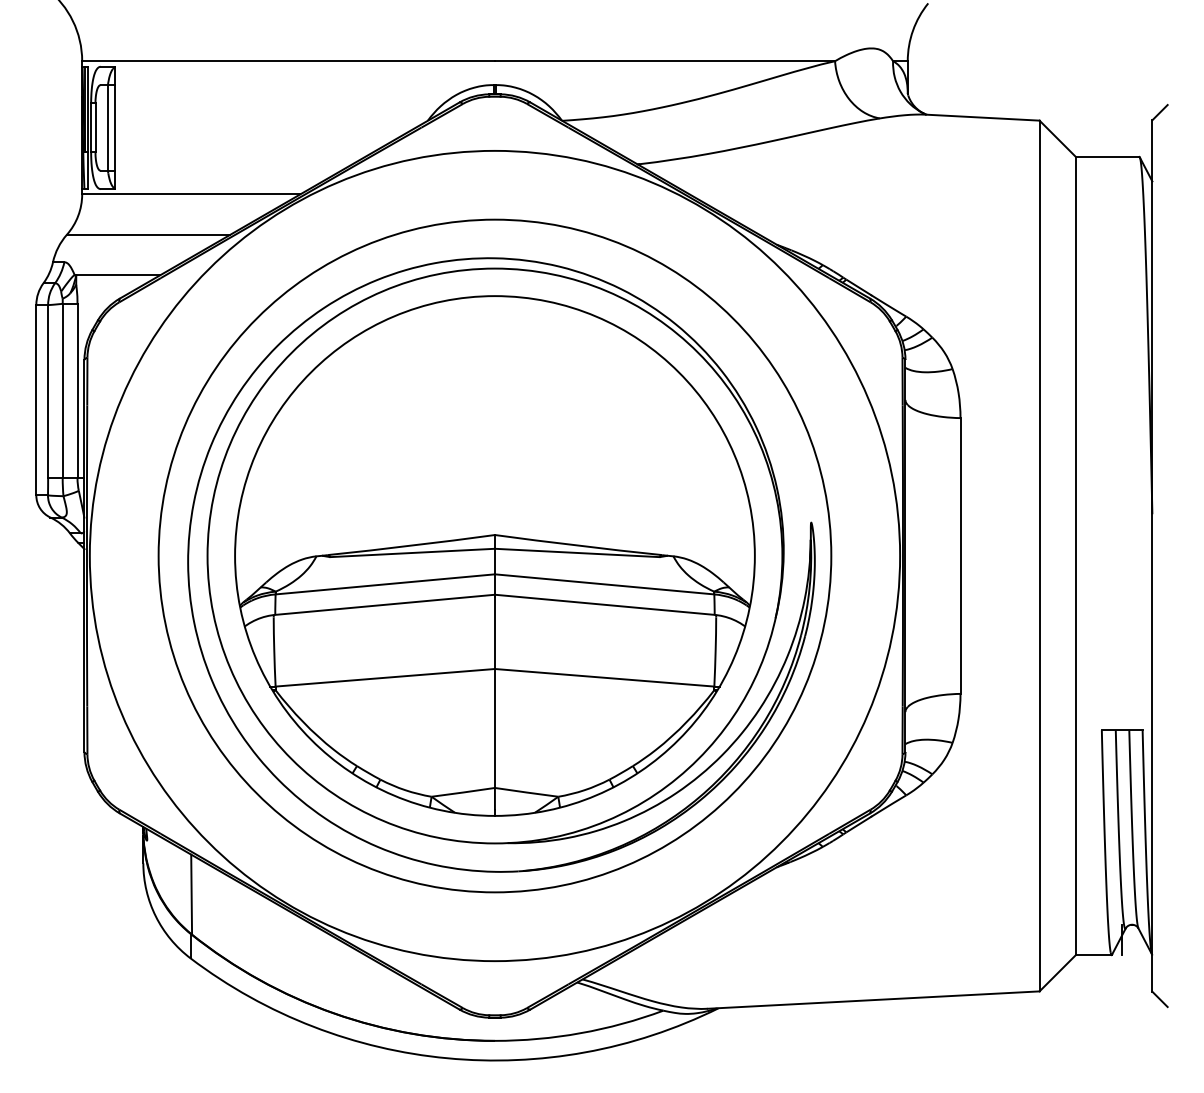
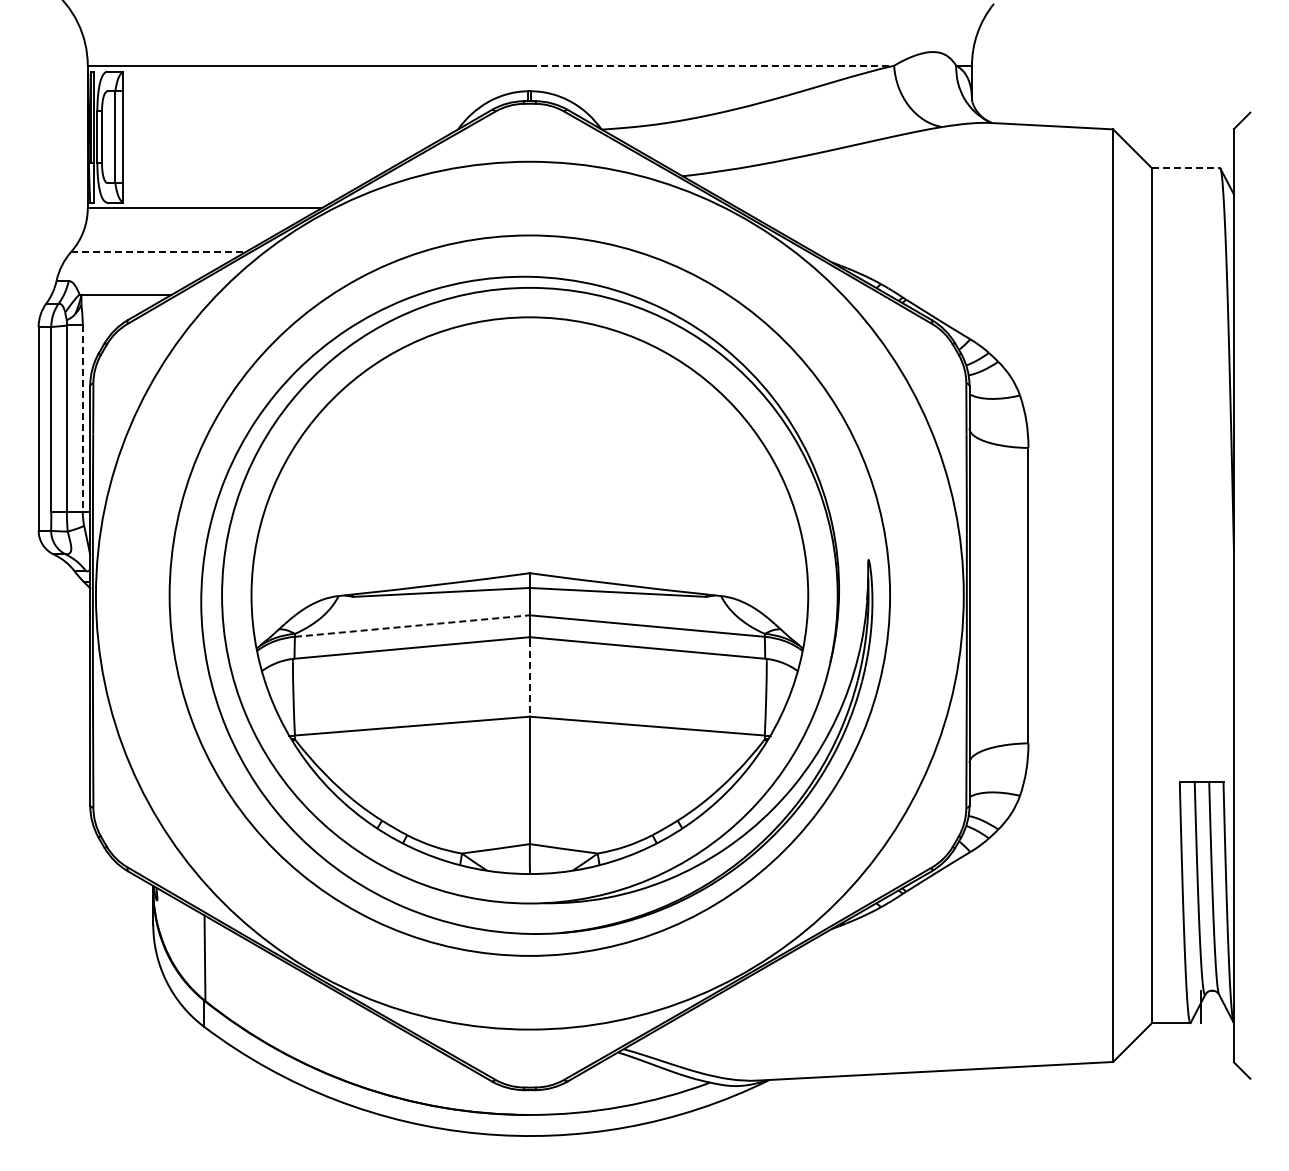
line: (665, 60) -> (712, 65), solid -> dashed
line: (1108, 157) -> (1186, 168), solid -> dashed
line: (148, 234) -> (158, 251), solid -> dashed
line: (77, 391) -> (82, 419), solid -> dashed
line: (385, 584) -> (412, 626), solid -> dashed
line: (494, 633) -> (529, 678), solid -> dashed

